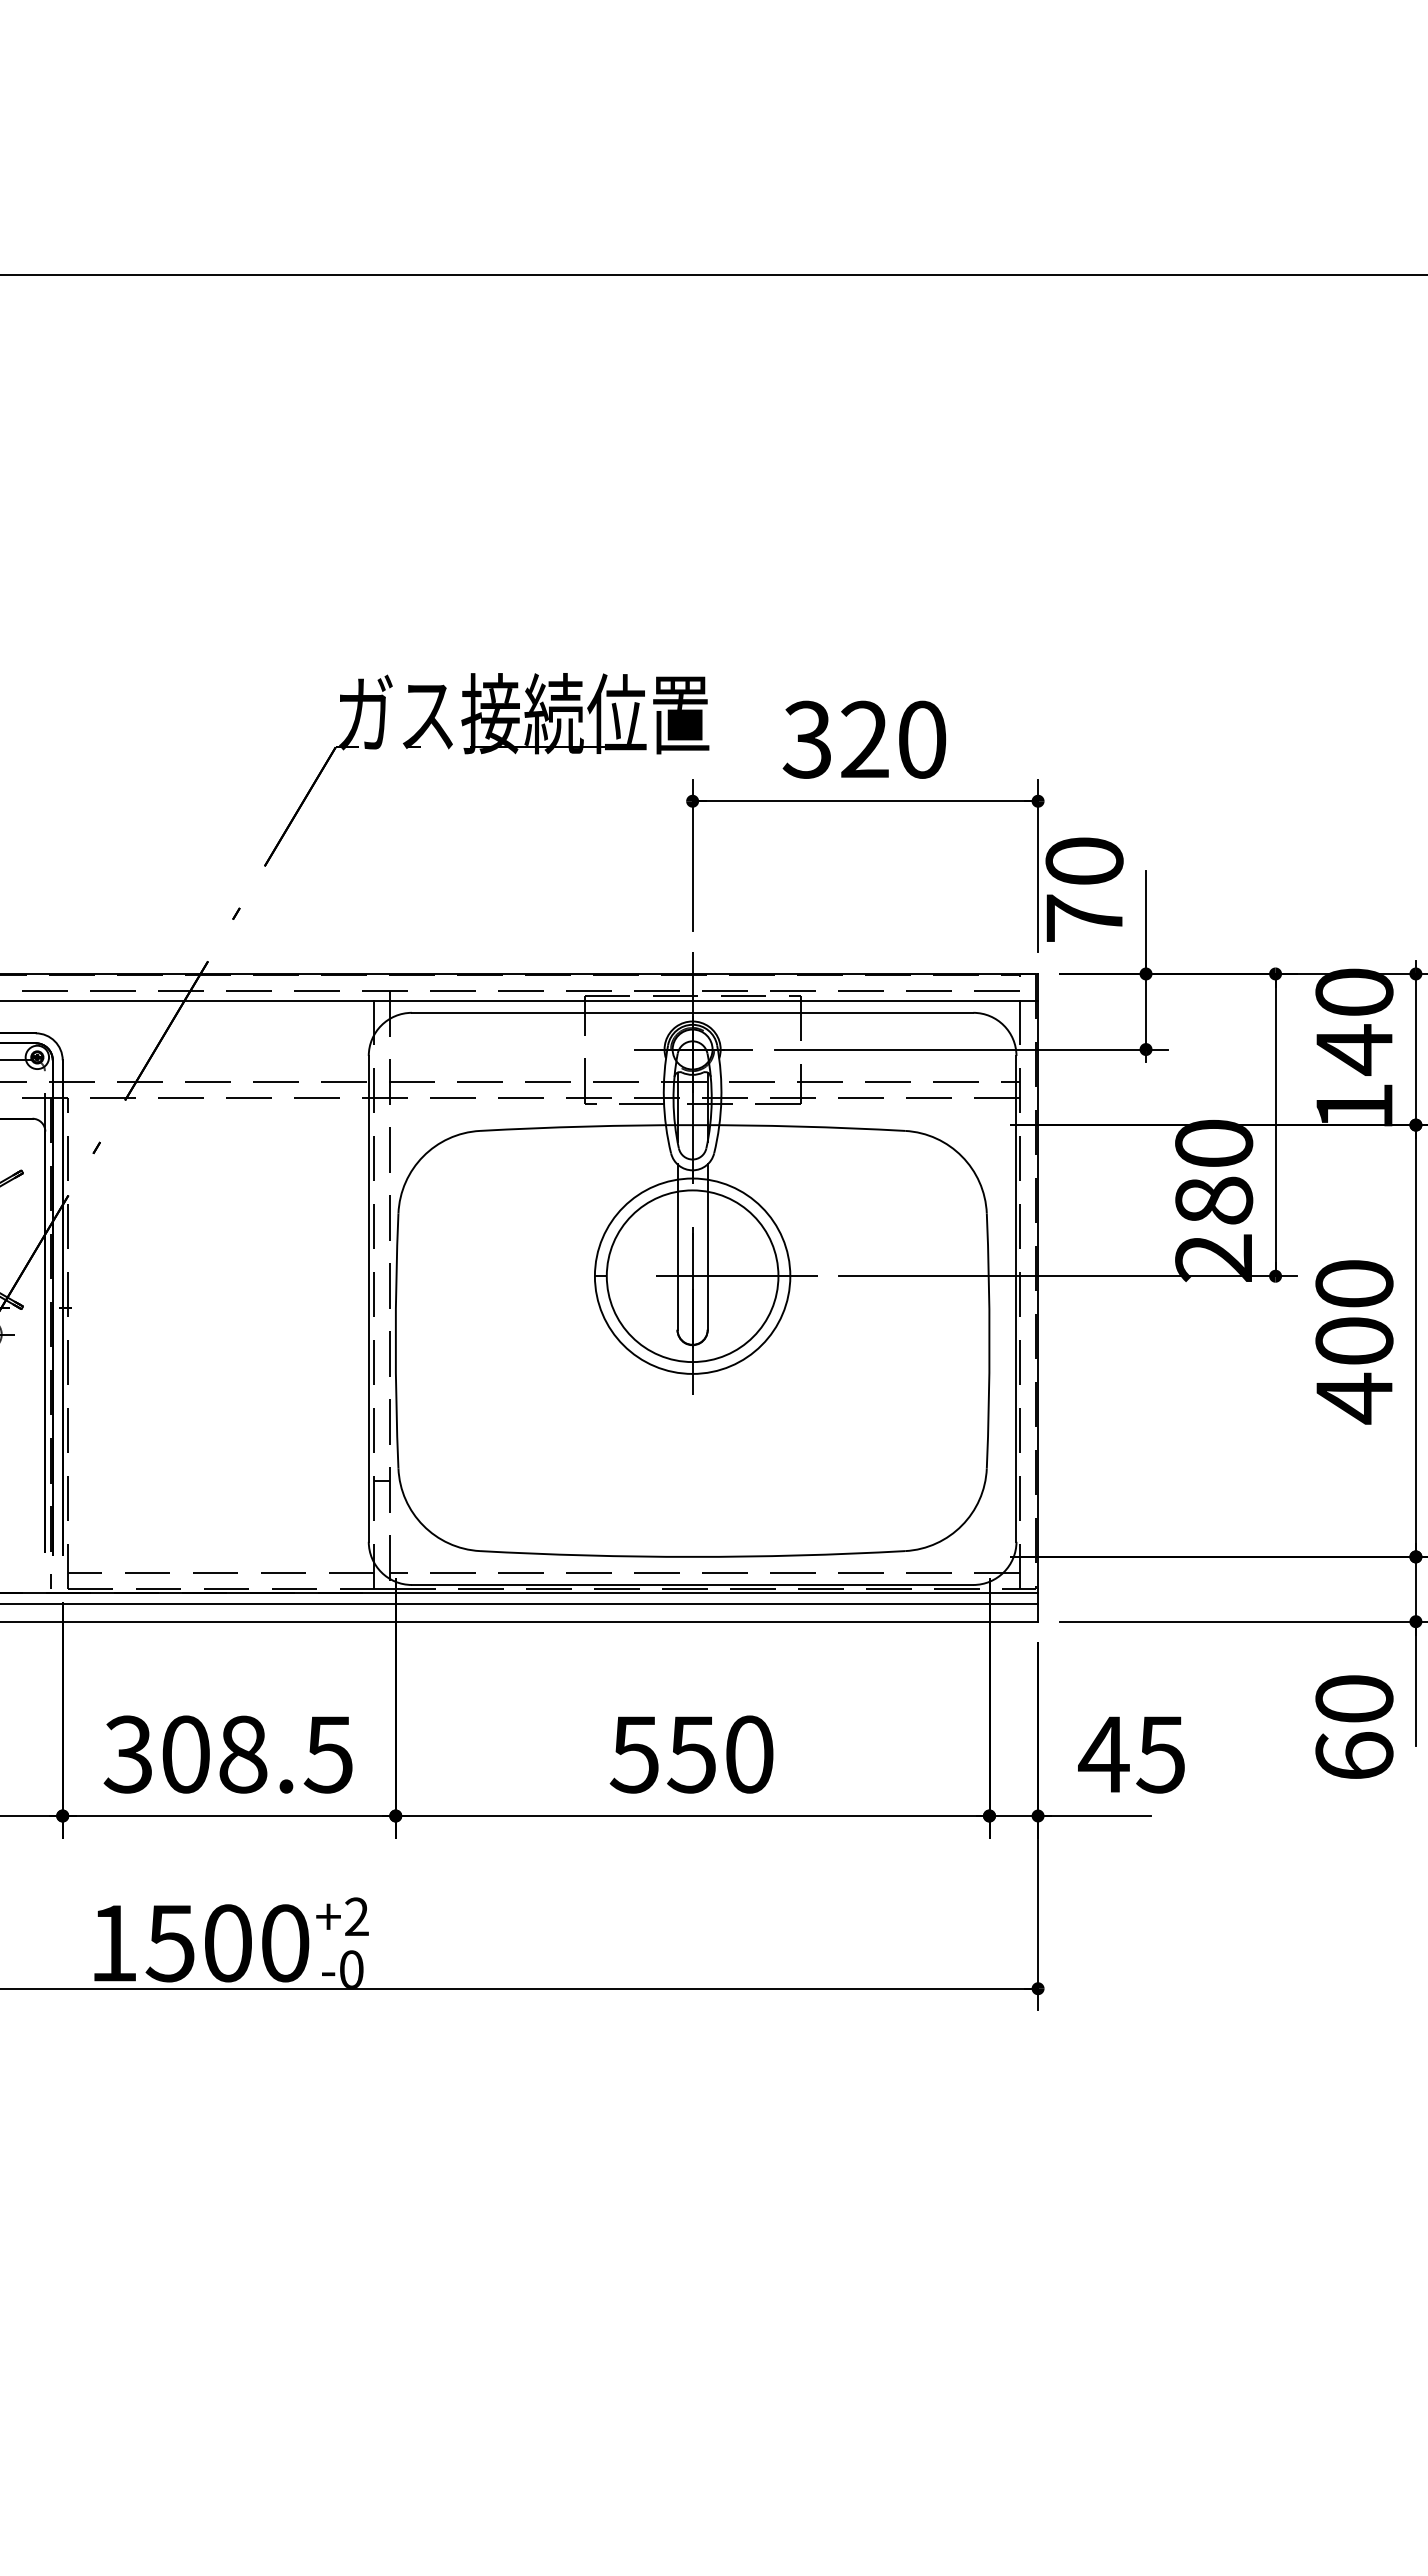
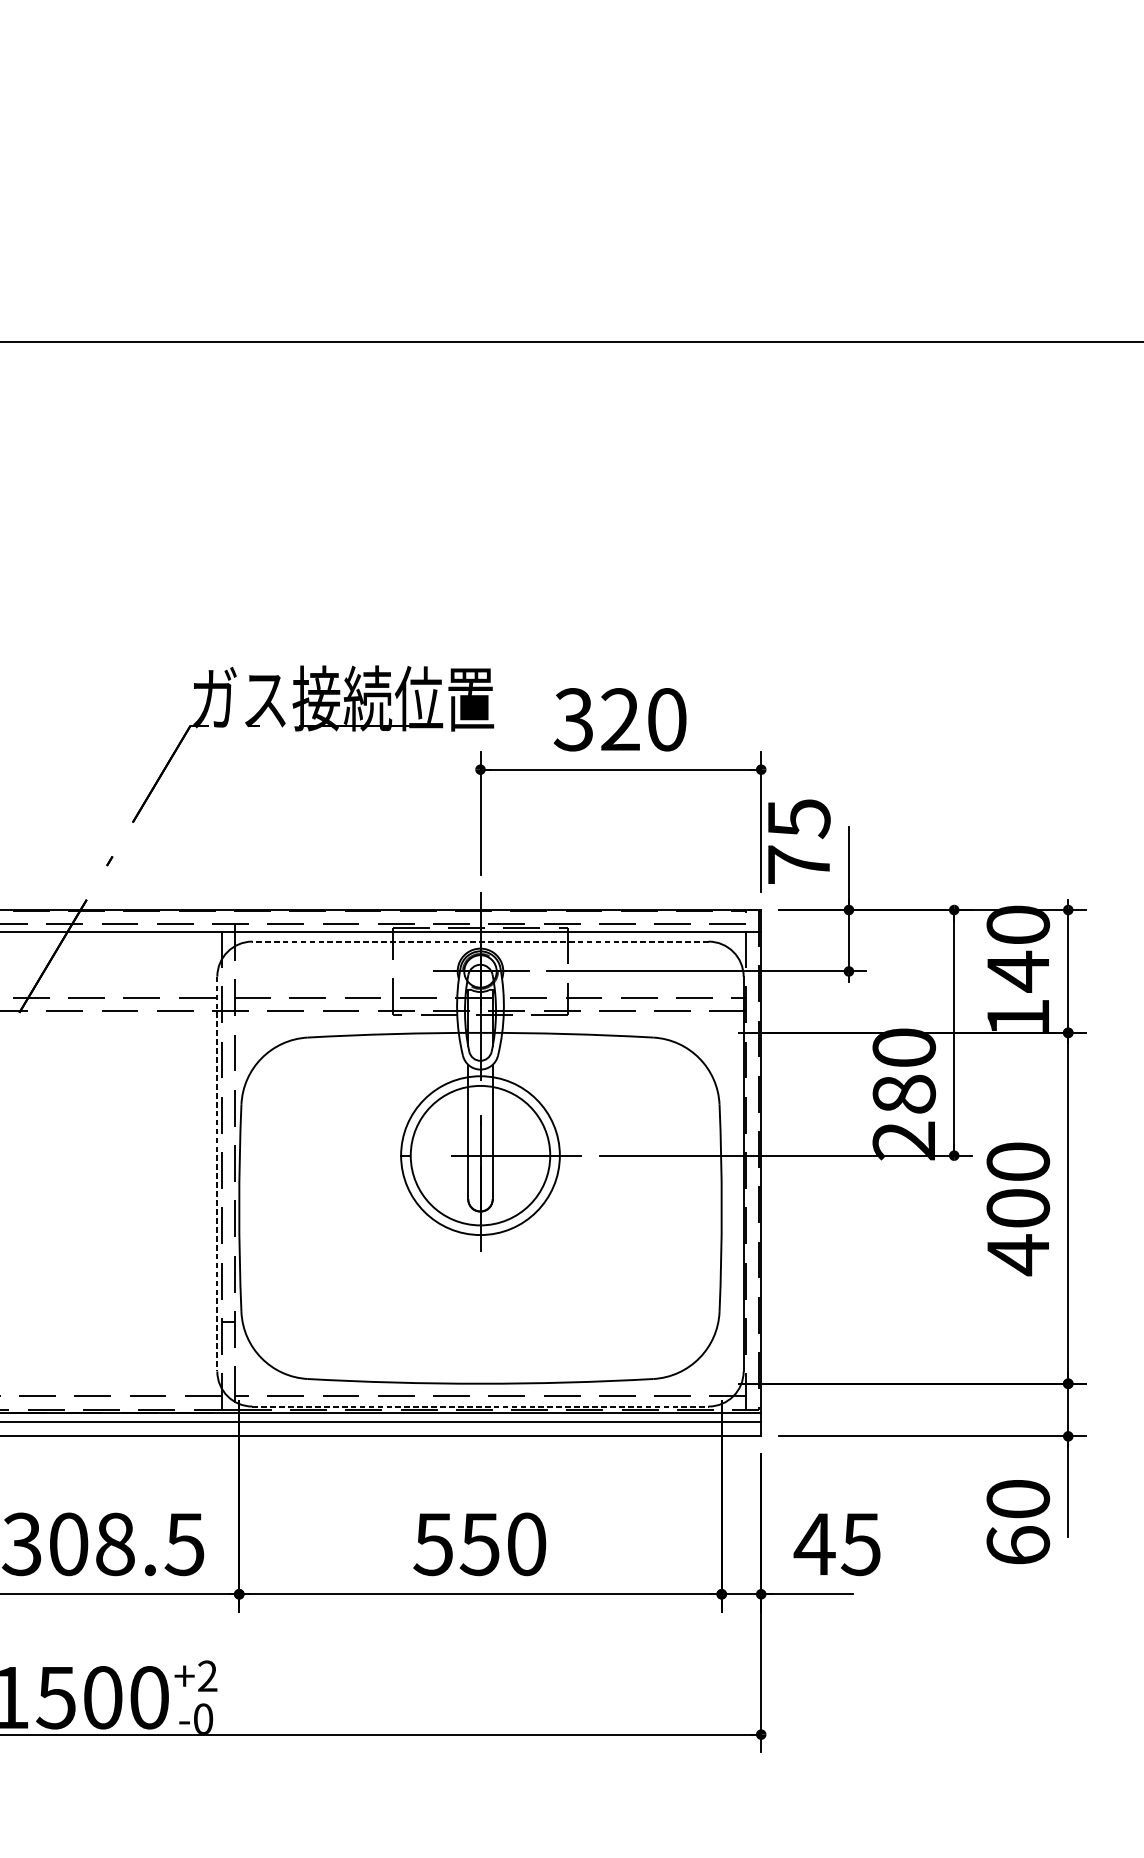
text: (1084, 861) -> (798, 818), 70 -> 75
line: (692, 1012) -> (480, 941), solid -> dashed
line: (368, 1298) -> (217, 1173), solid -> dashed
line: (692, 1584) -> (480, 1406), solid -> dashed

